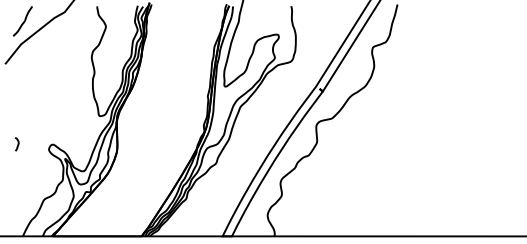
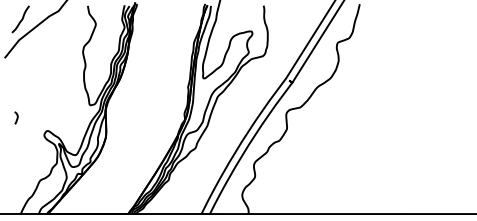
curve: (17, 144) -> (16, 118), moved

